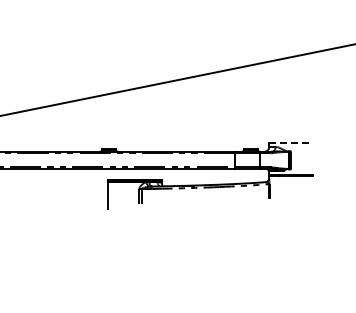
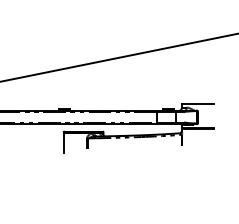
line: (291, 142) -> (198, 104), dashed -> solid

